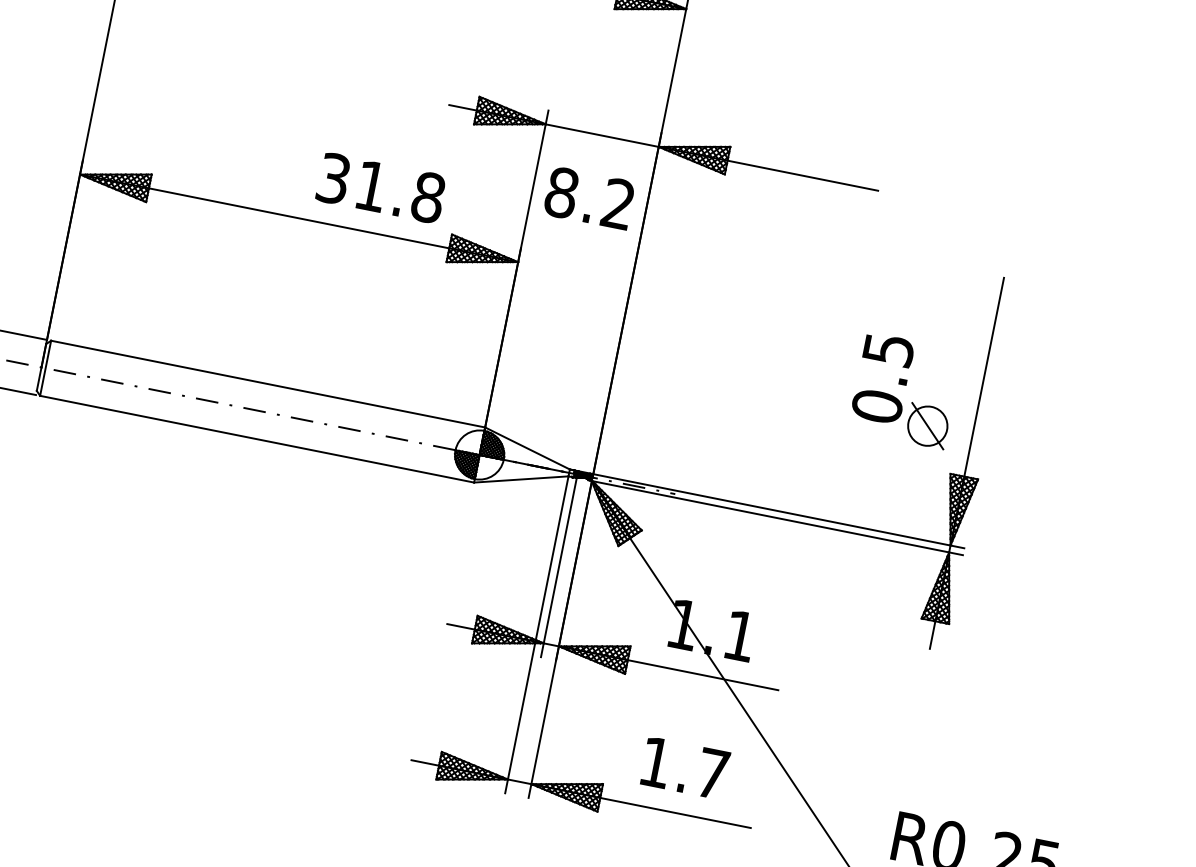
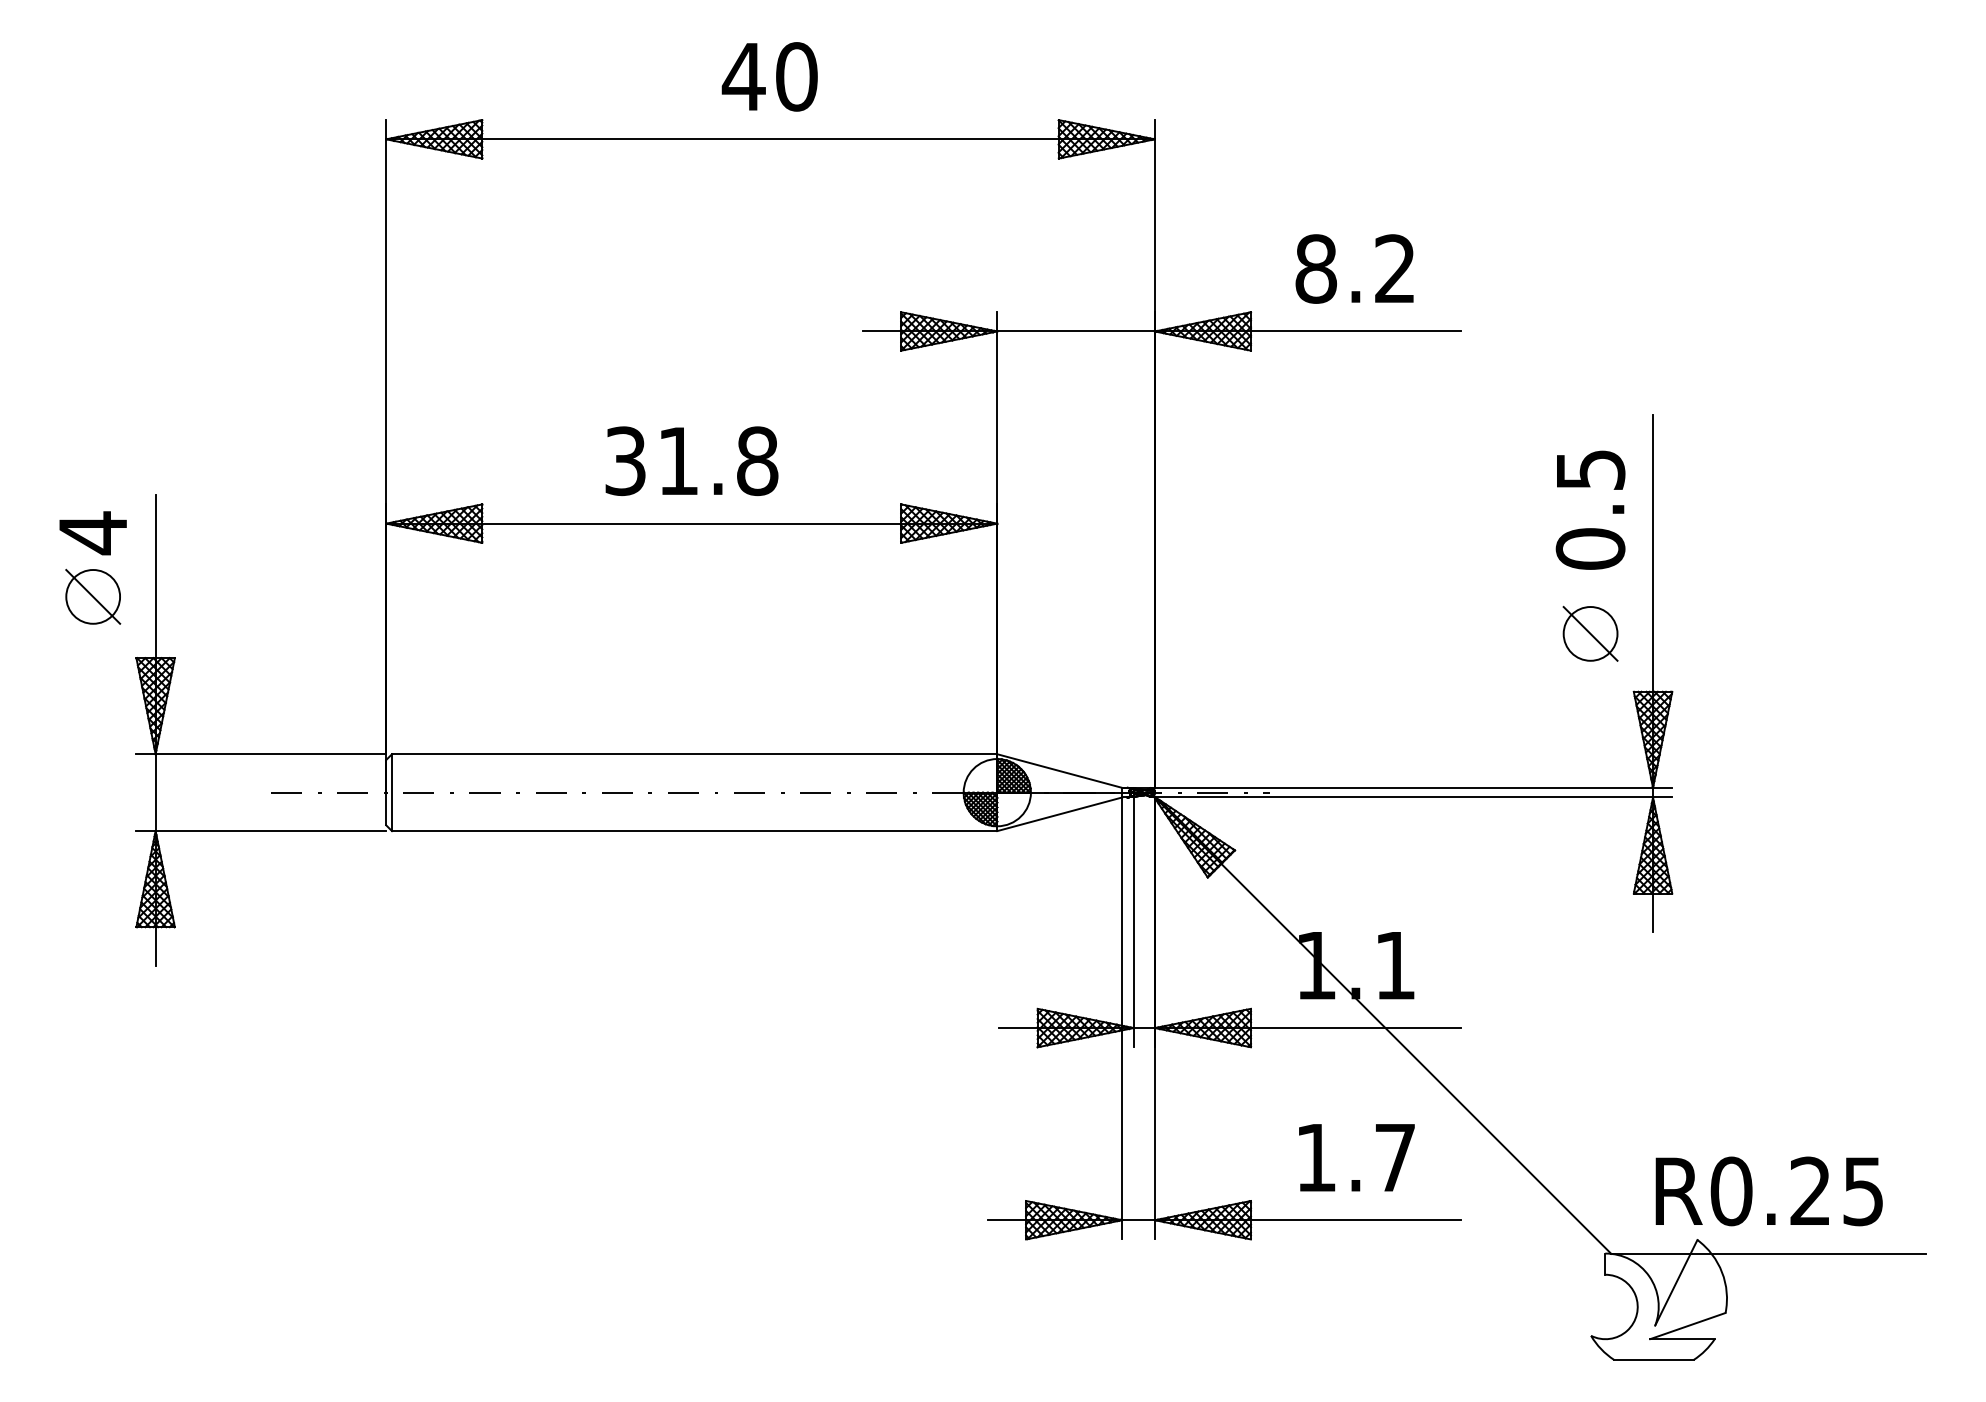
text: (381, 187) -> (691, 460), moved
text: (589, 197) -> (1354, 268), moved
text: (882, 378) -> (1590, 509), moved

